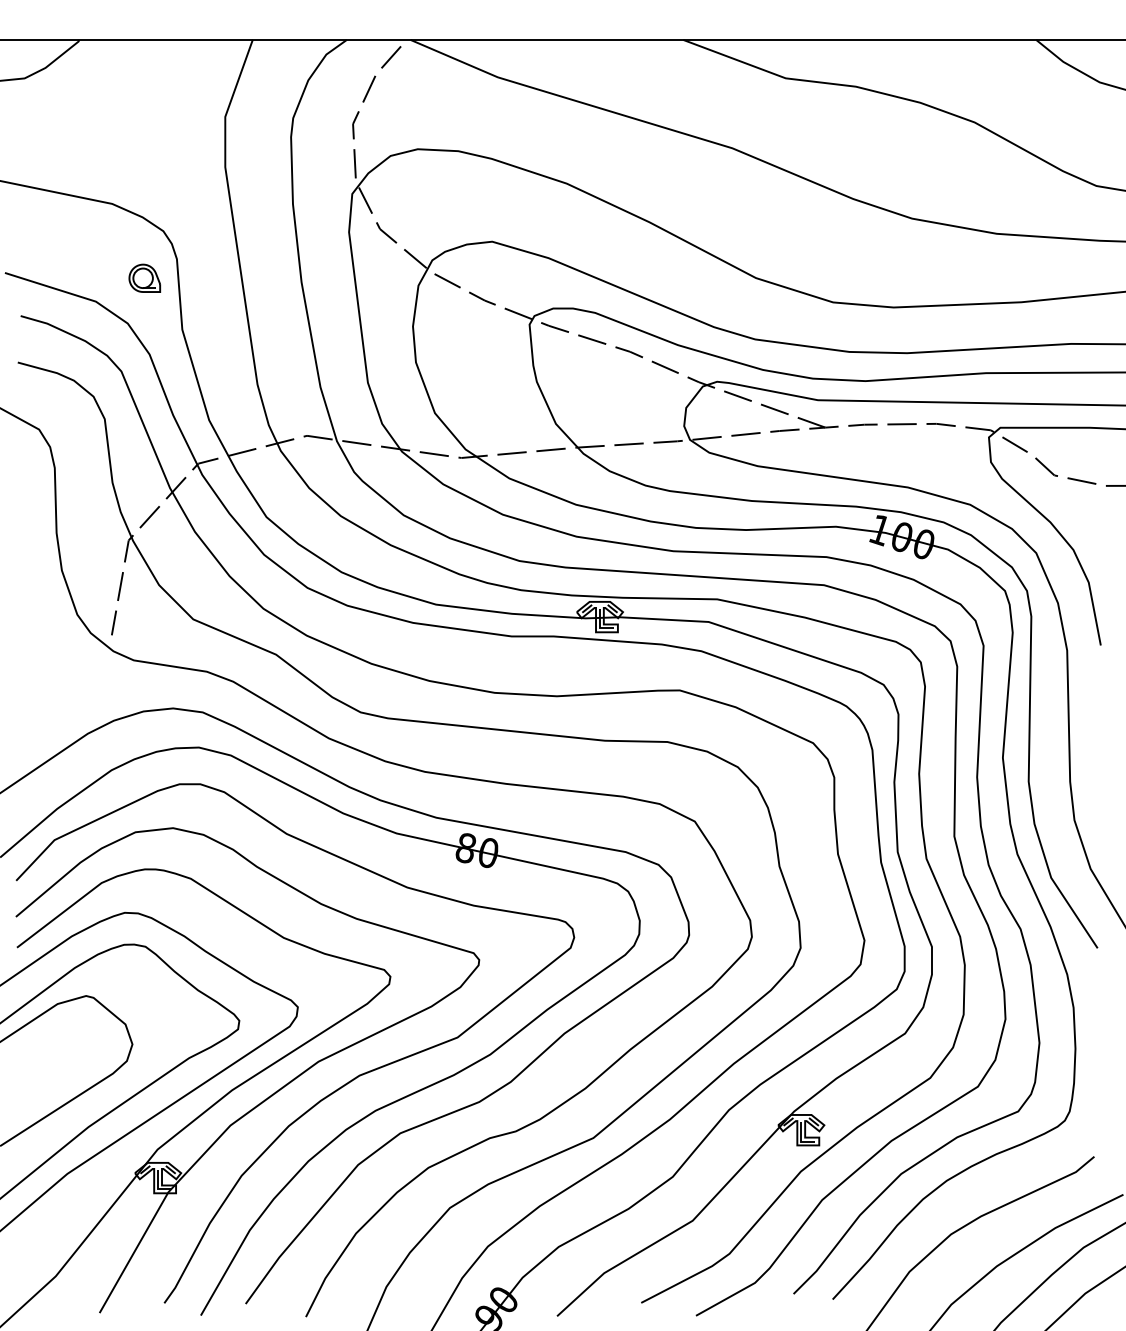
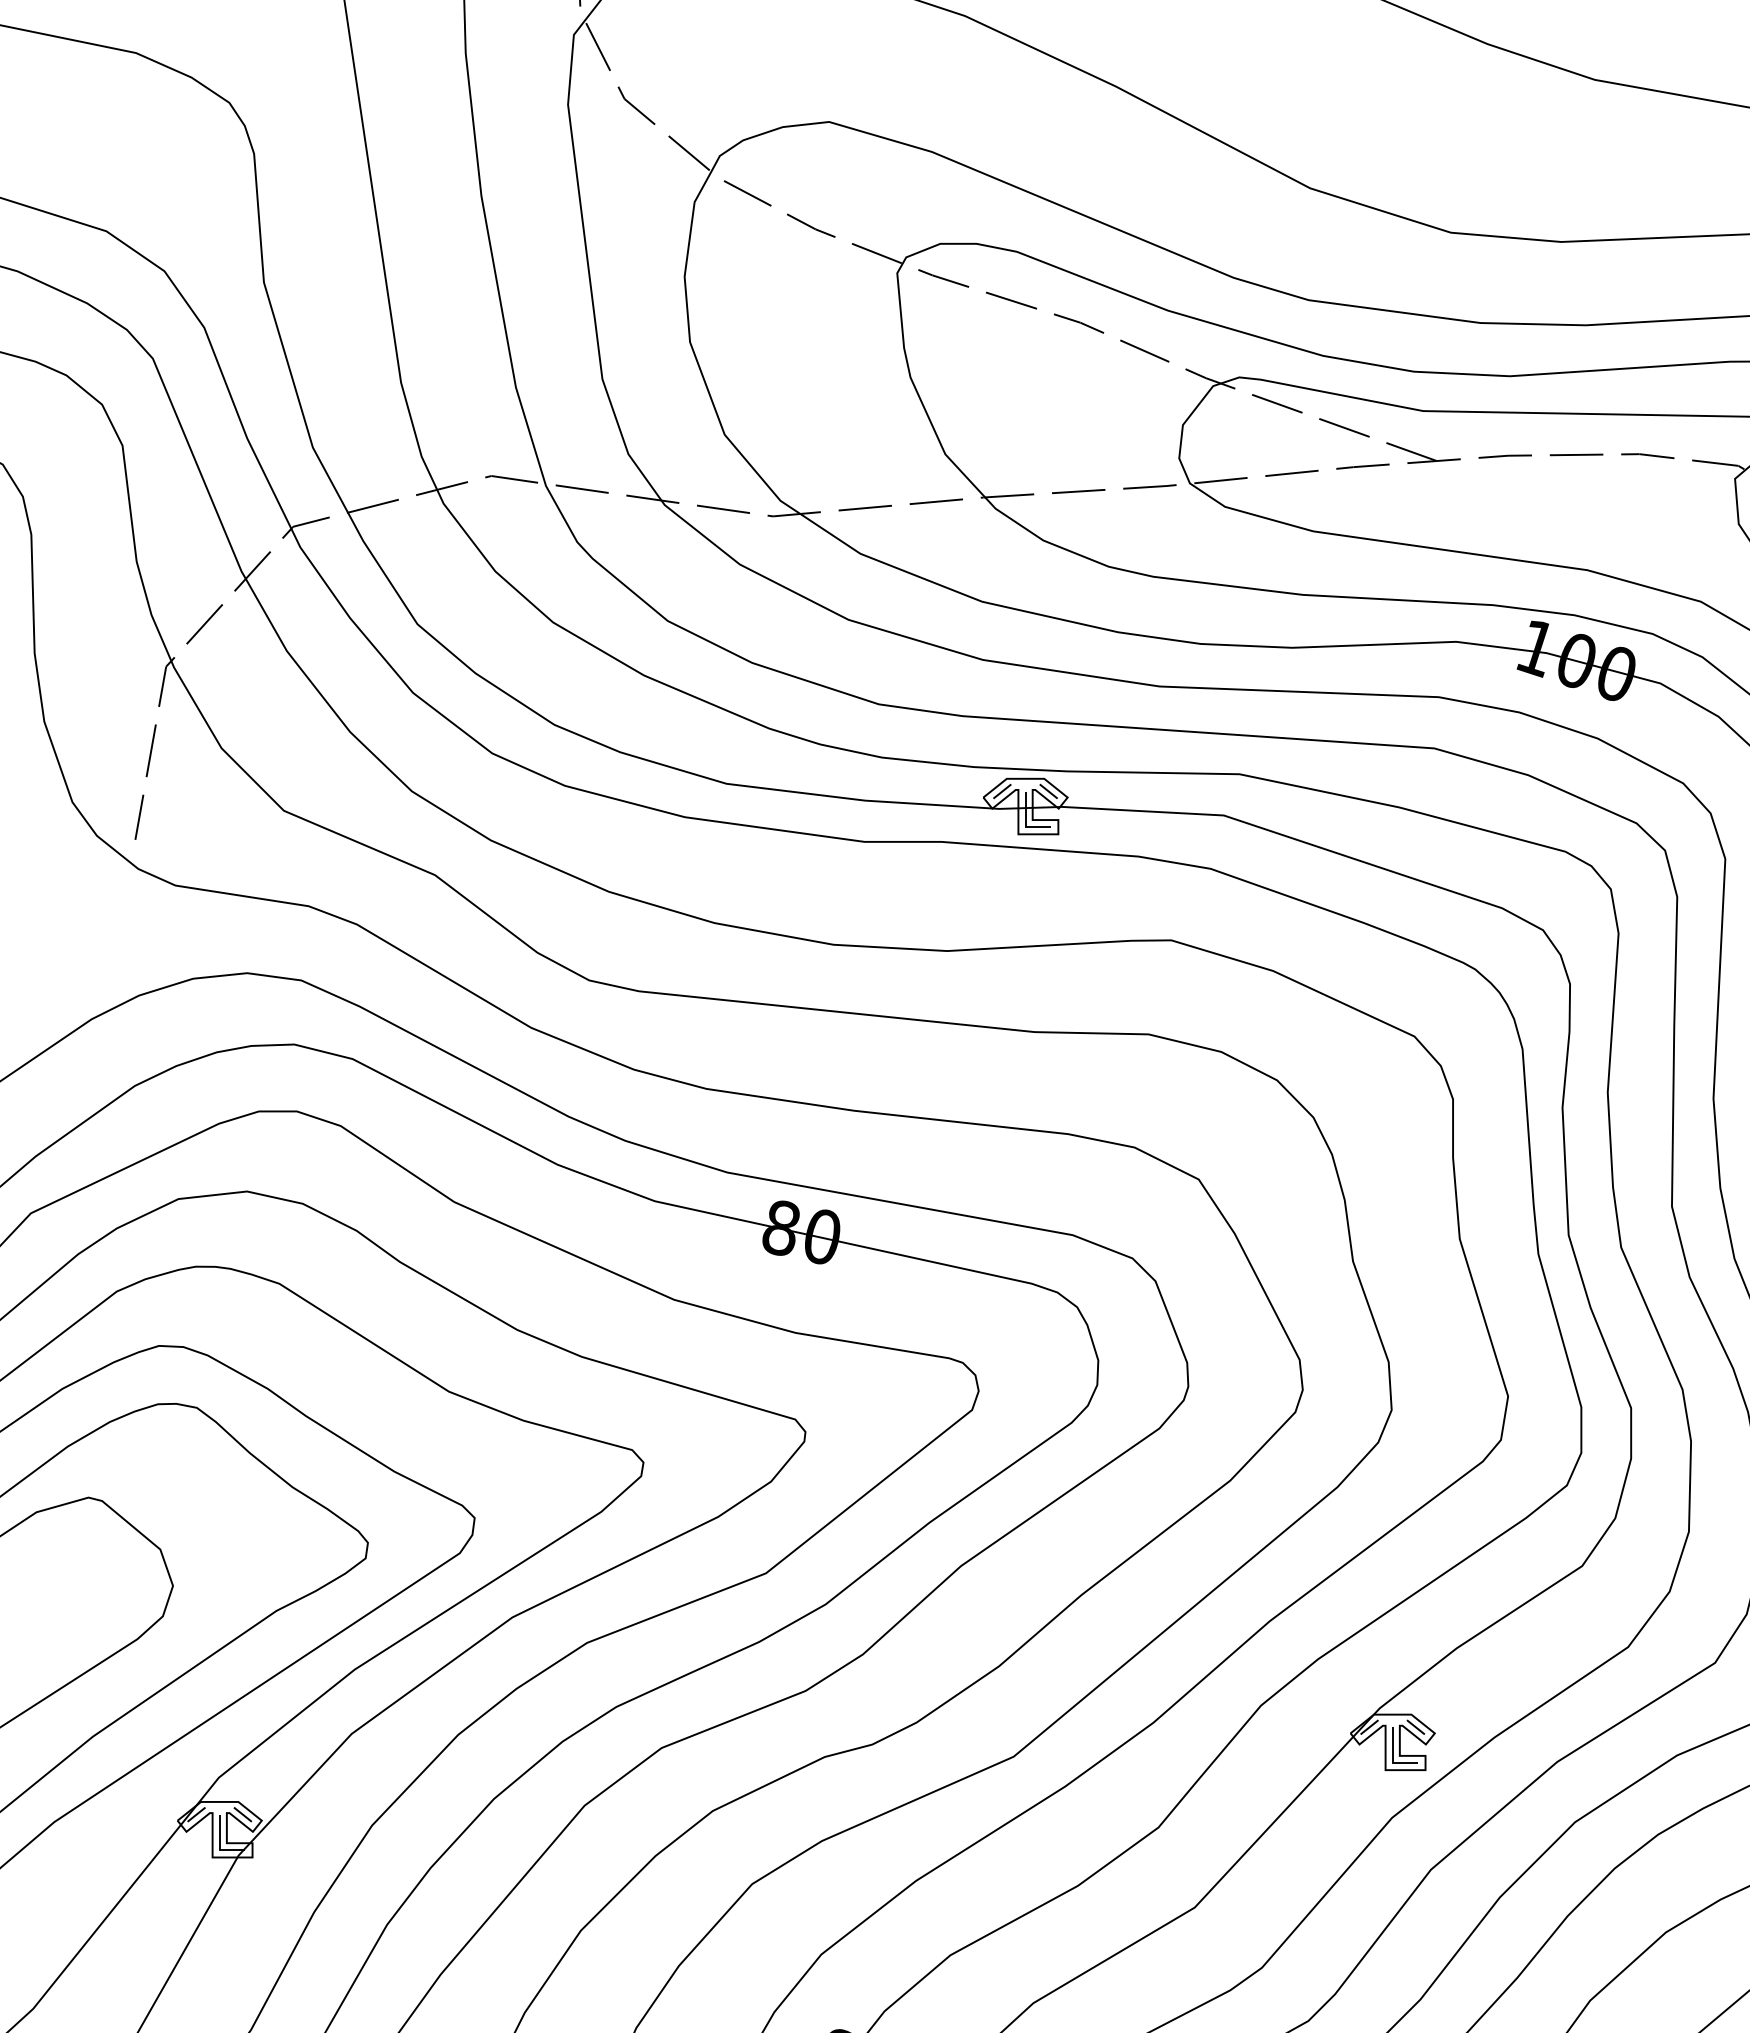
part: (144, 277) -> (194, 187), removed

